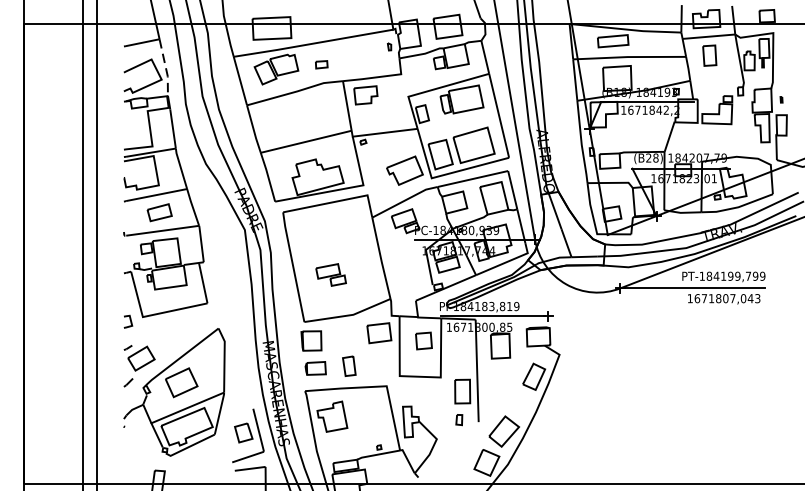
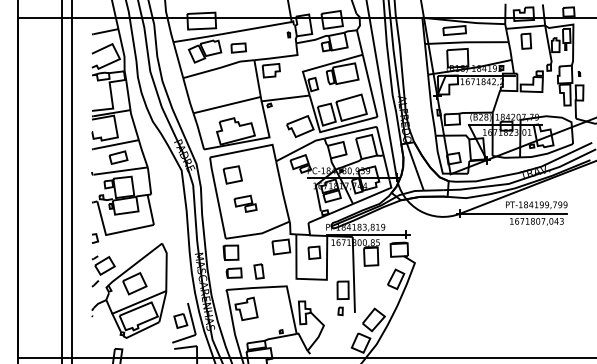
part: (321, 64) -> (238, 47), size x1.67
line: (166, 68) -> (123, 50), dashed -> solid
part: (313, 235) -> (232, 174), added

